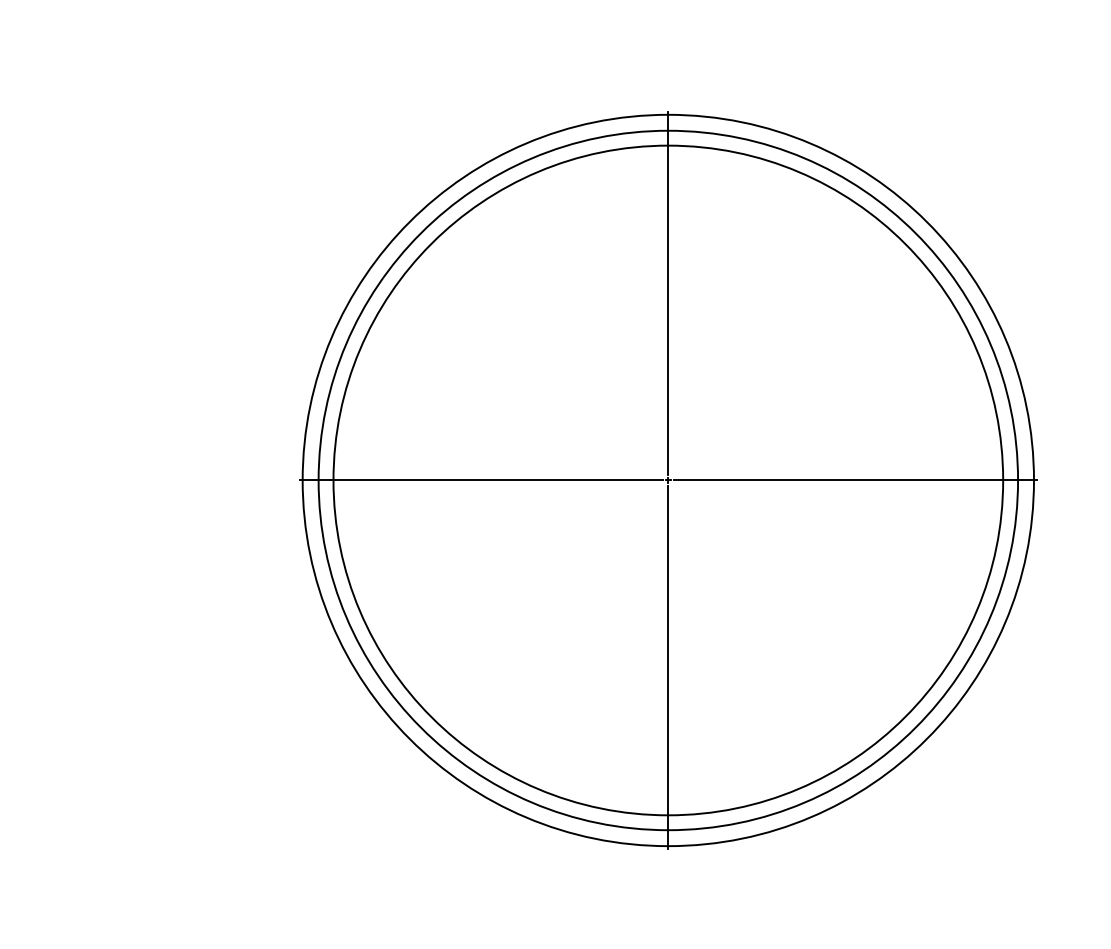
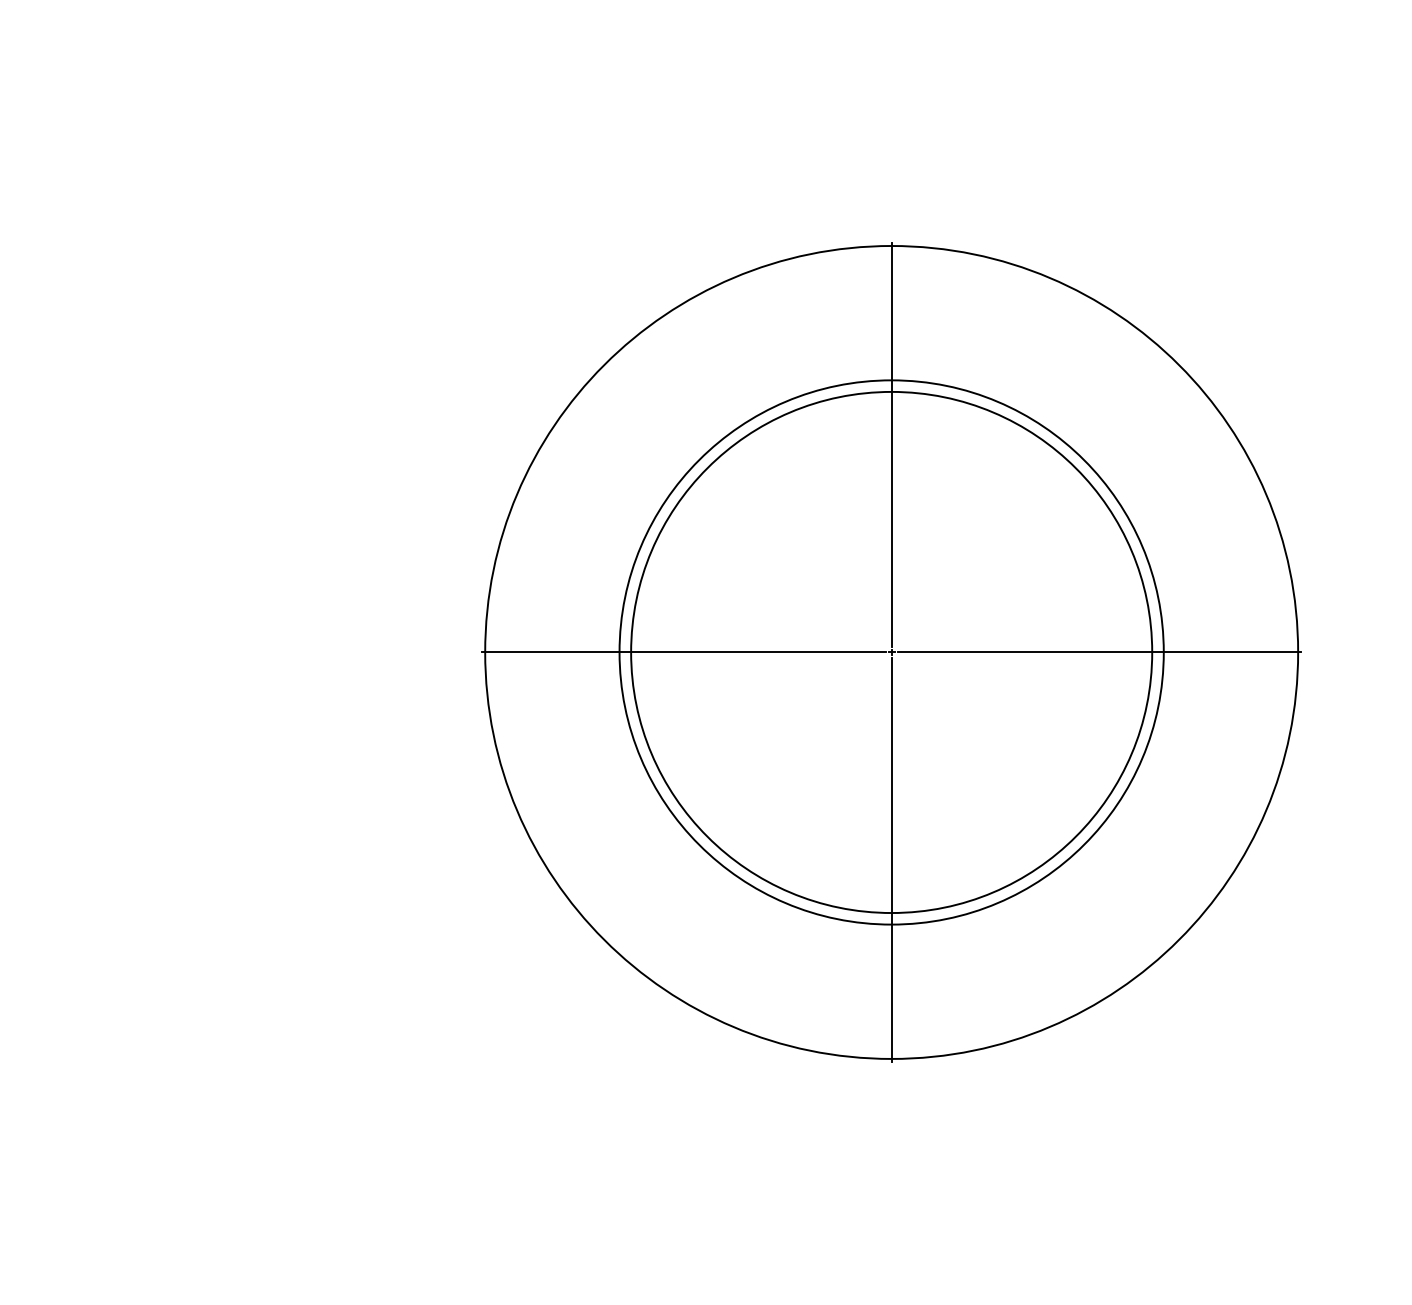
circle: (668, 480) -> (891, 652), size x0.7
circle: (668, 480) -> (891, 652), size x0.7

